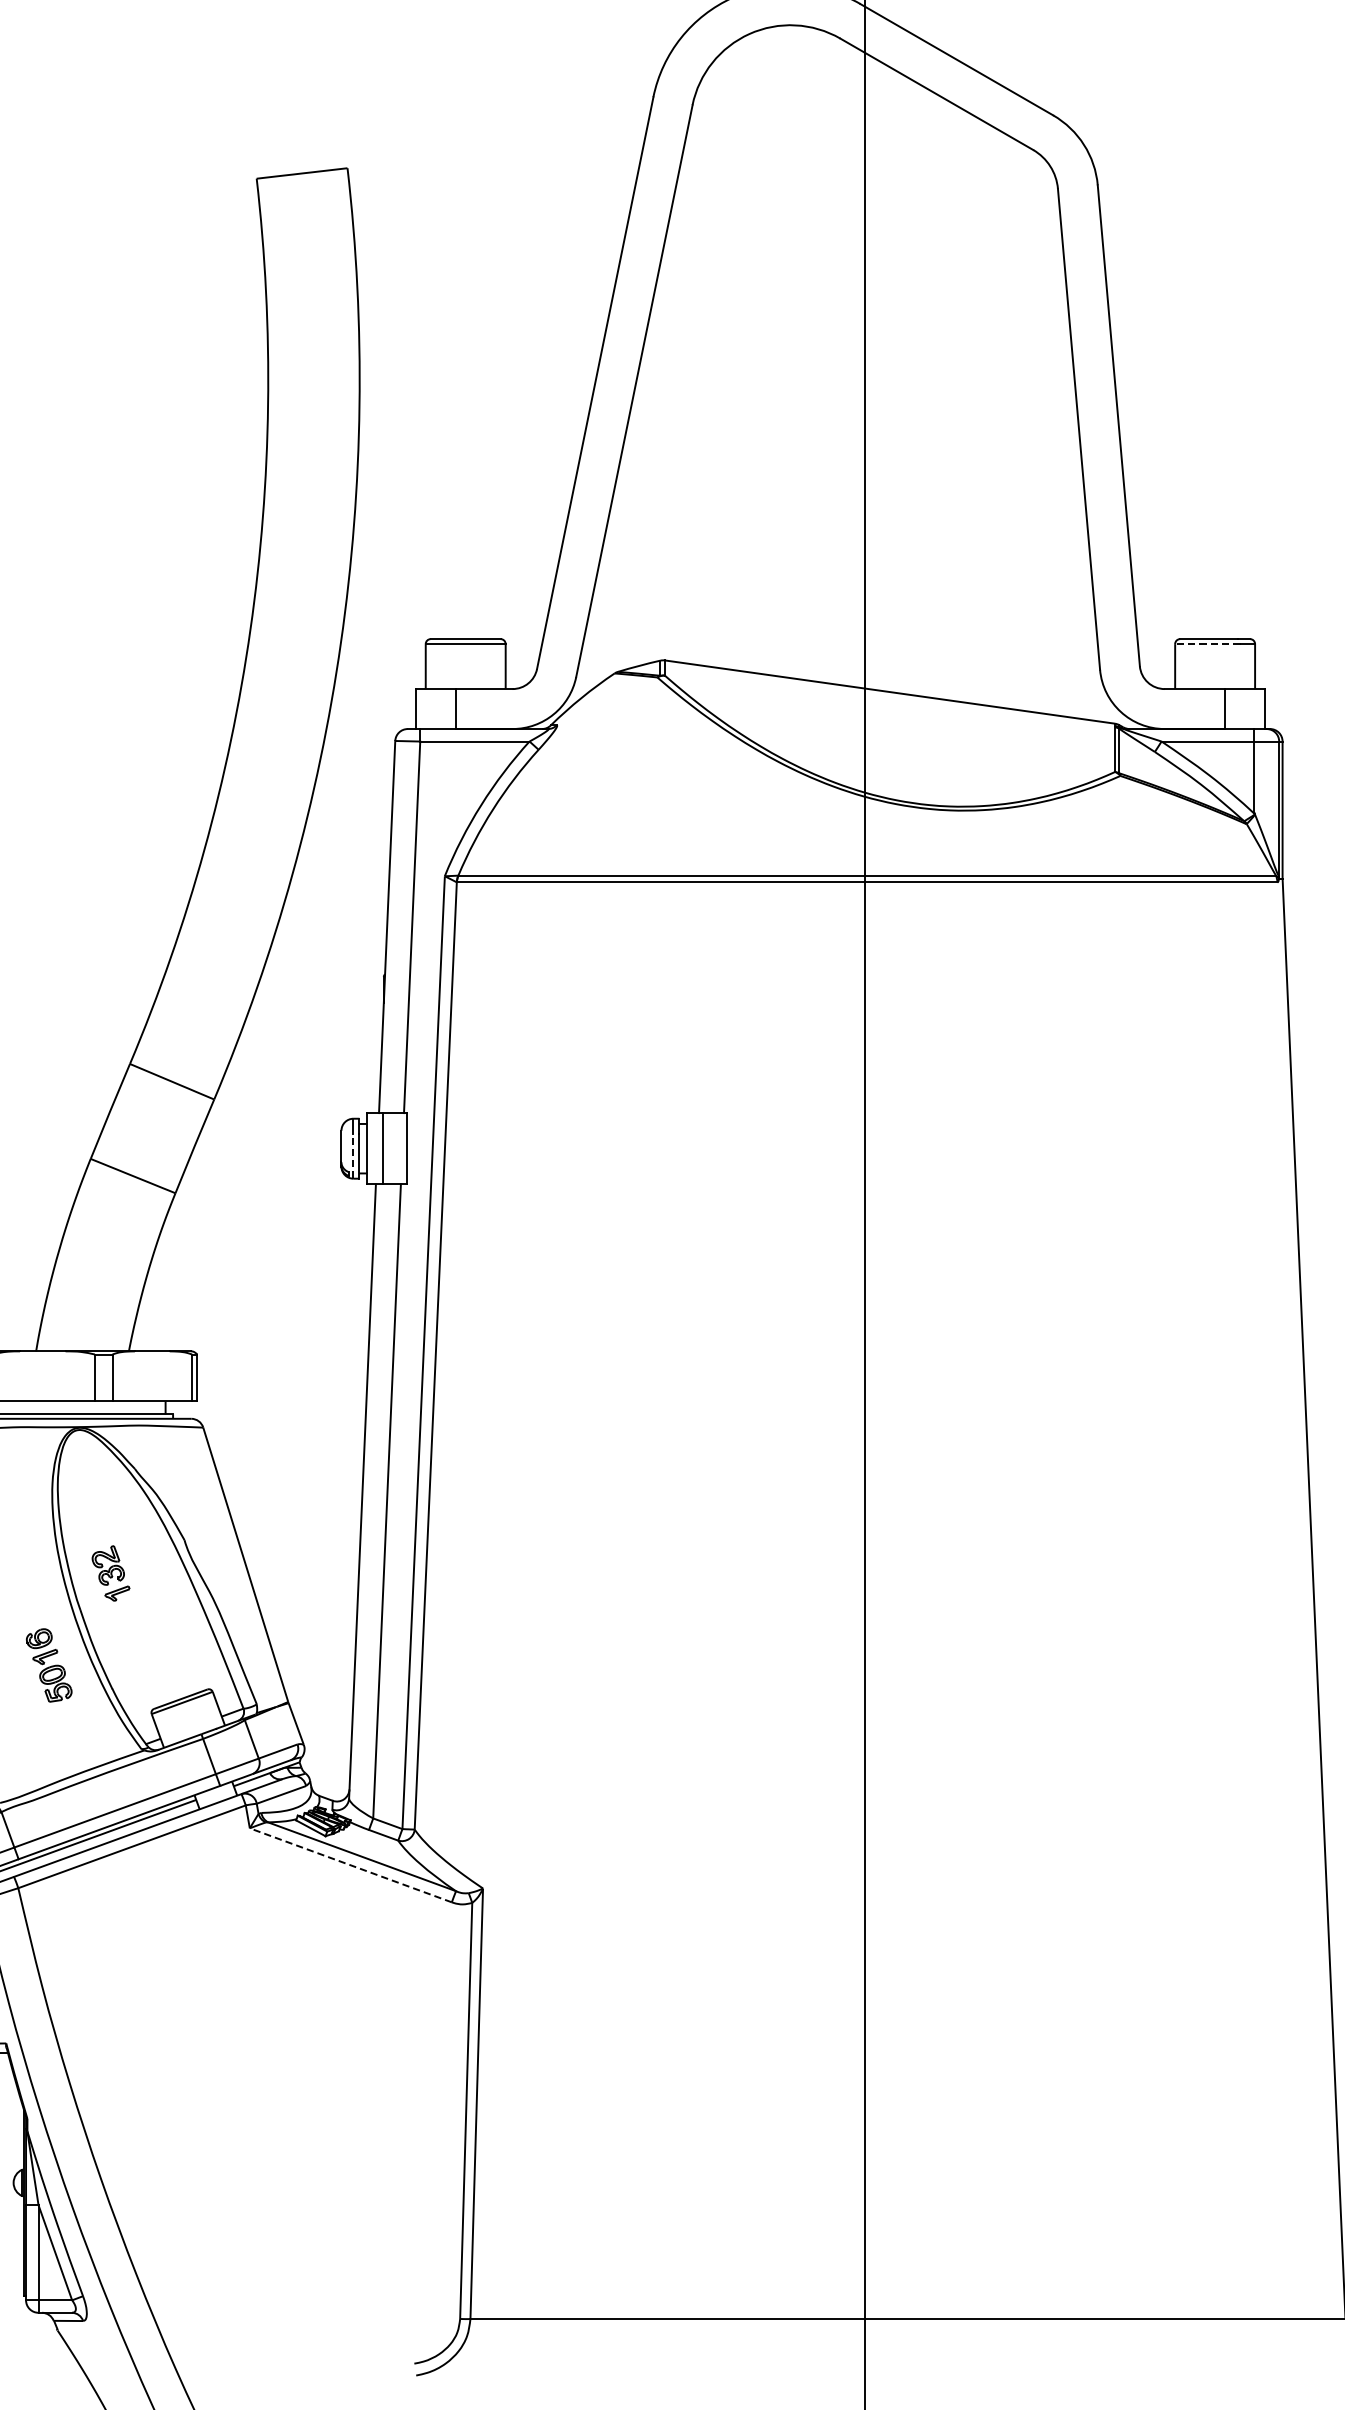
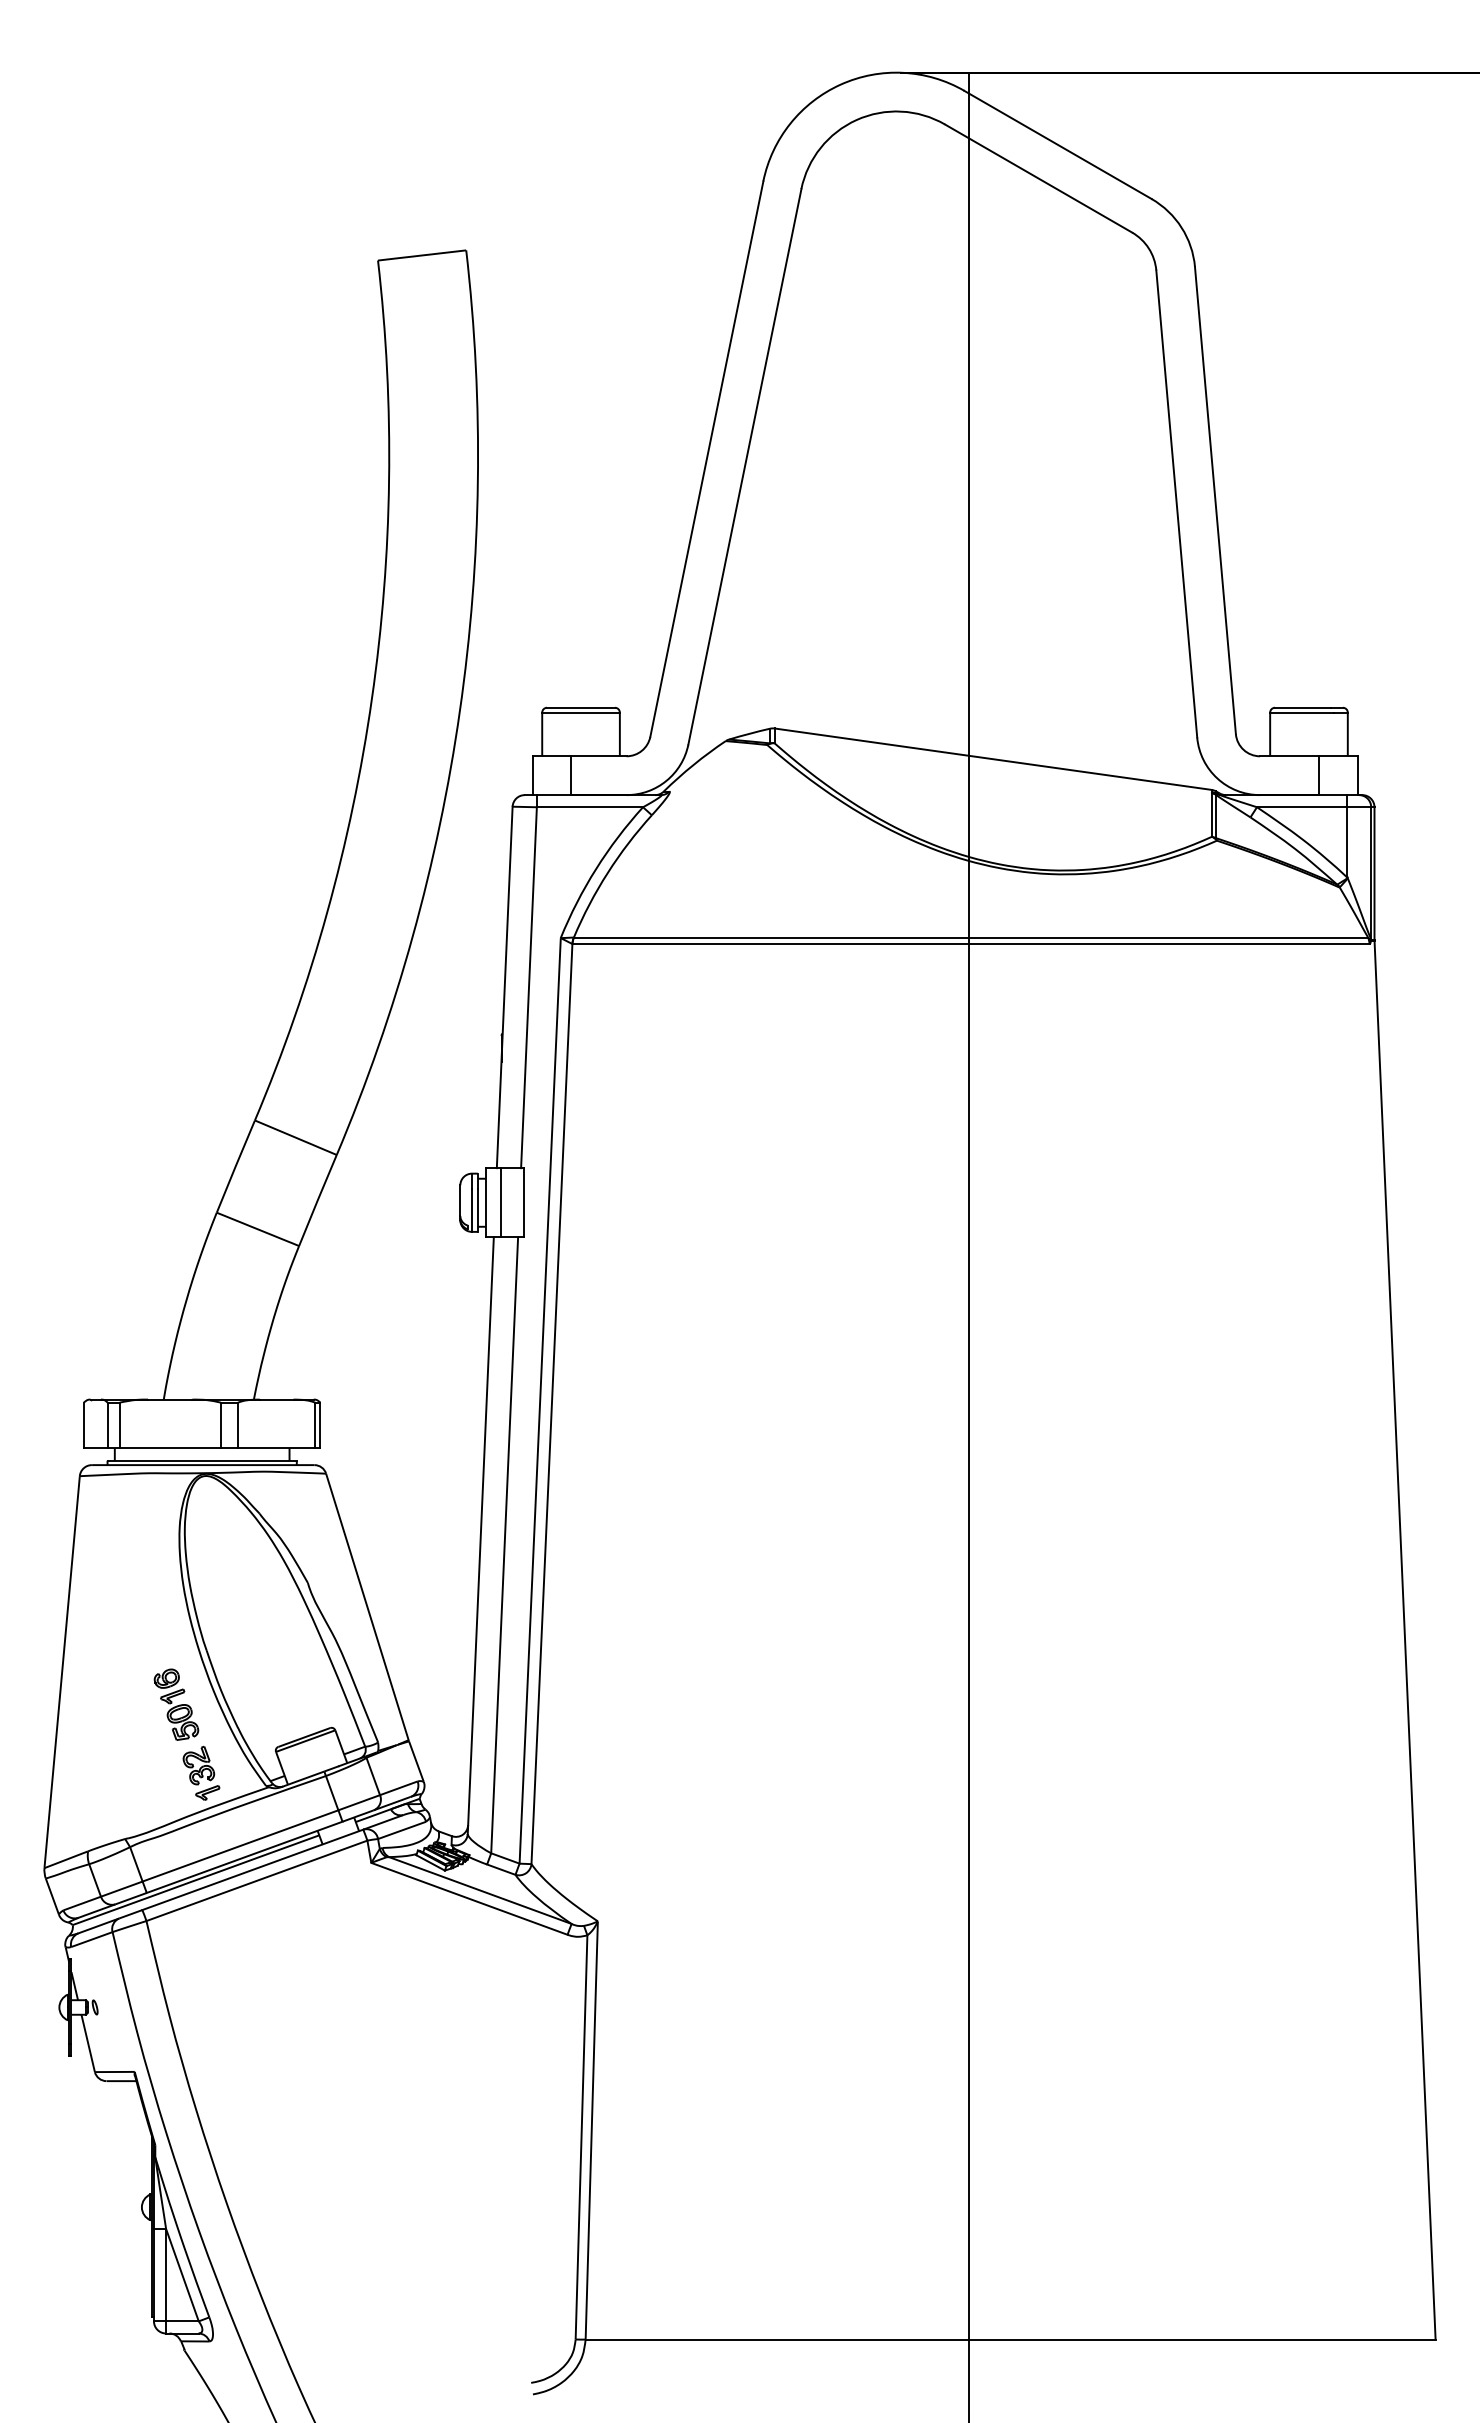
line: (1207, 643) -> (1301, 712), dashed -> solid
line: (353, 1155) -> (472, 1209), dashed -> solid
part: (111, 1572) -> (201, 1772), moved
line: (349, 1864) -> (468, 1898), dashed -> solid

